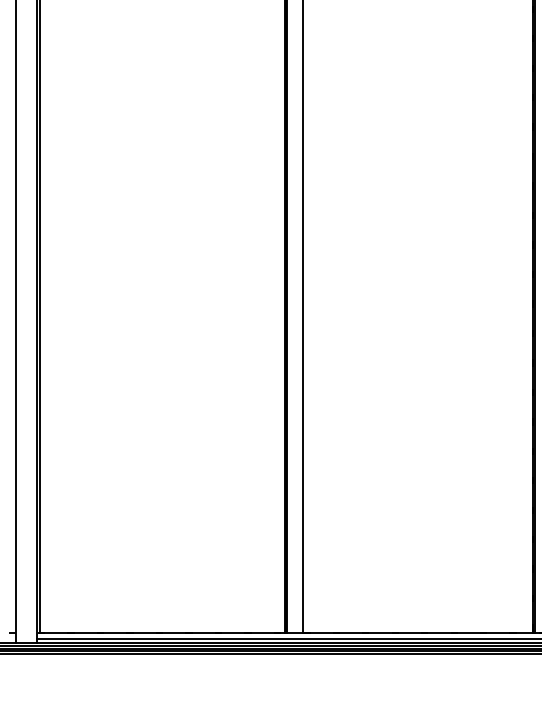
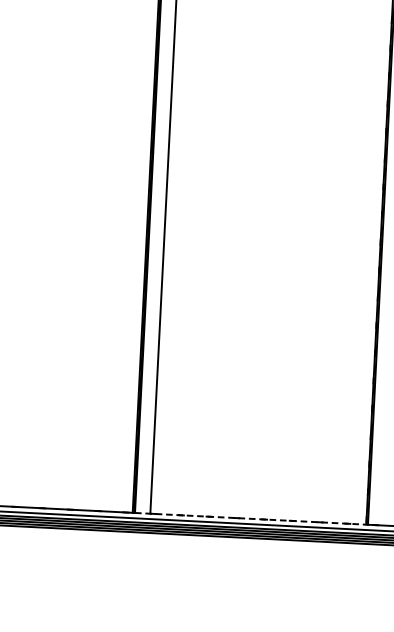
line: (409, 633) -> (250, 518), solid -> dashed

